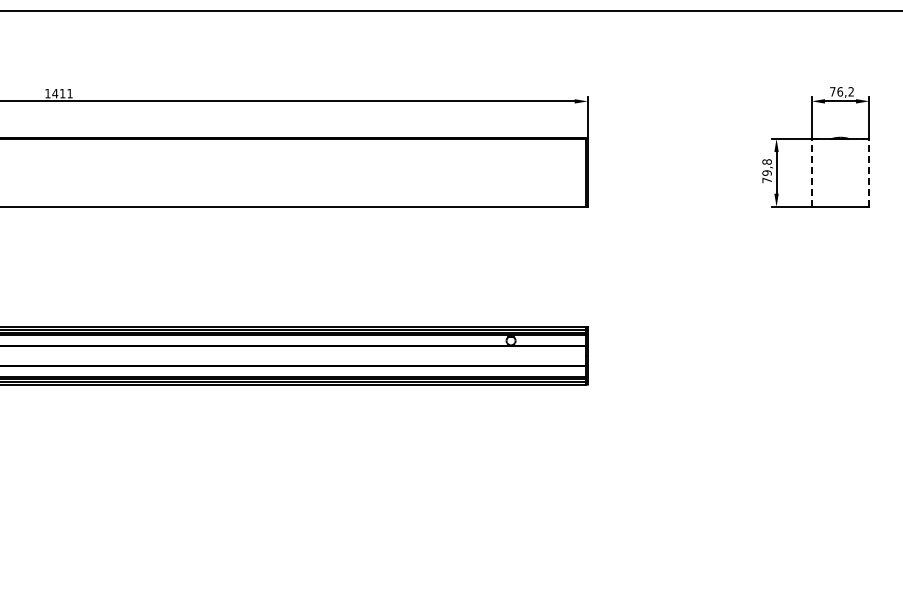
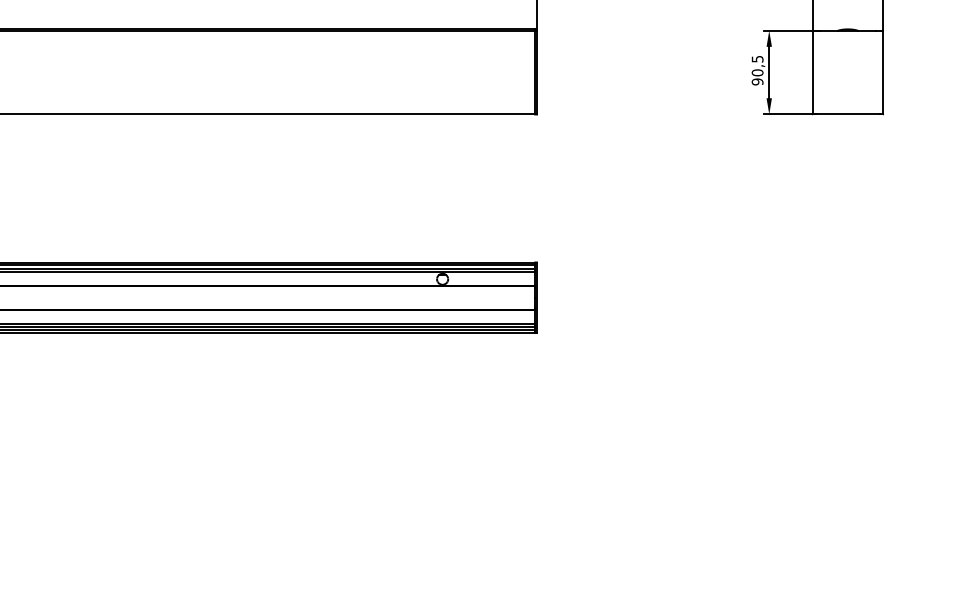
text: (766, 171) -> (756, 70), 79,8 -> 90,5
line: (811, 172) -> (812, 72), dashed -> solid
line: (869, 172) -> (883, 72), dashed -> solid

